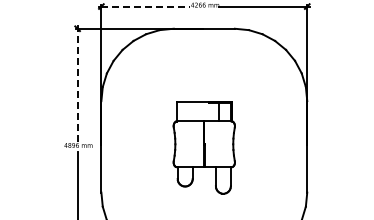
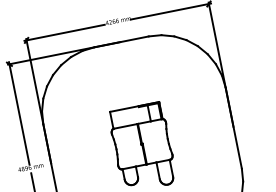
line: (146, 6) -> (66, 32), dashed -> solid
line: (77, 85) -> (19, 114), dashed -> solid

